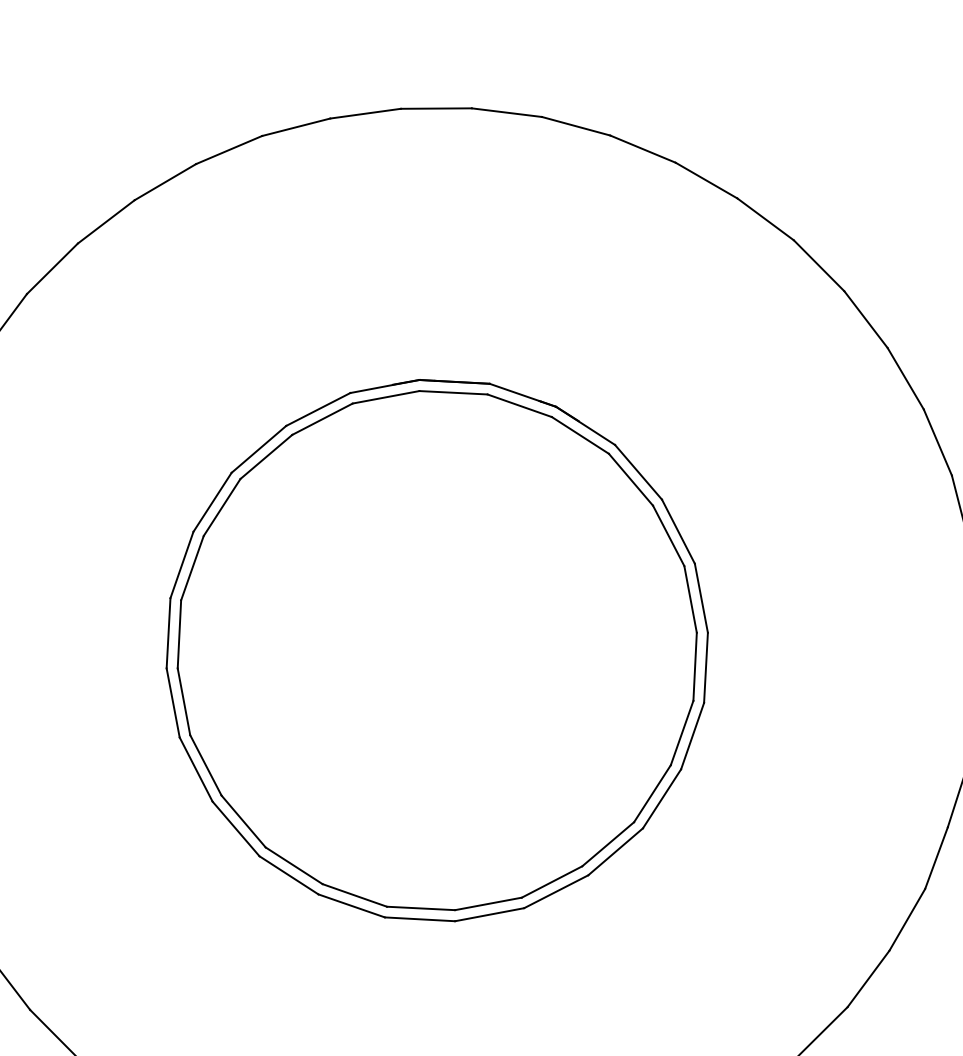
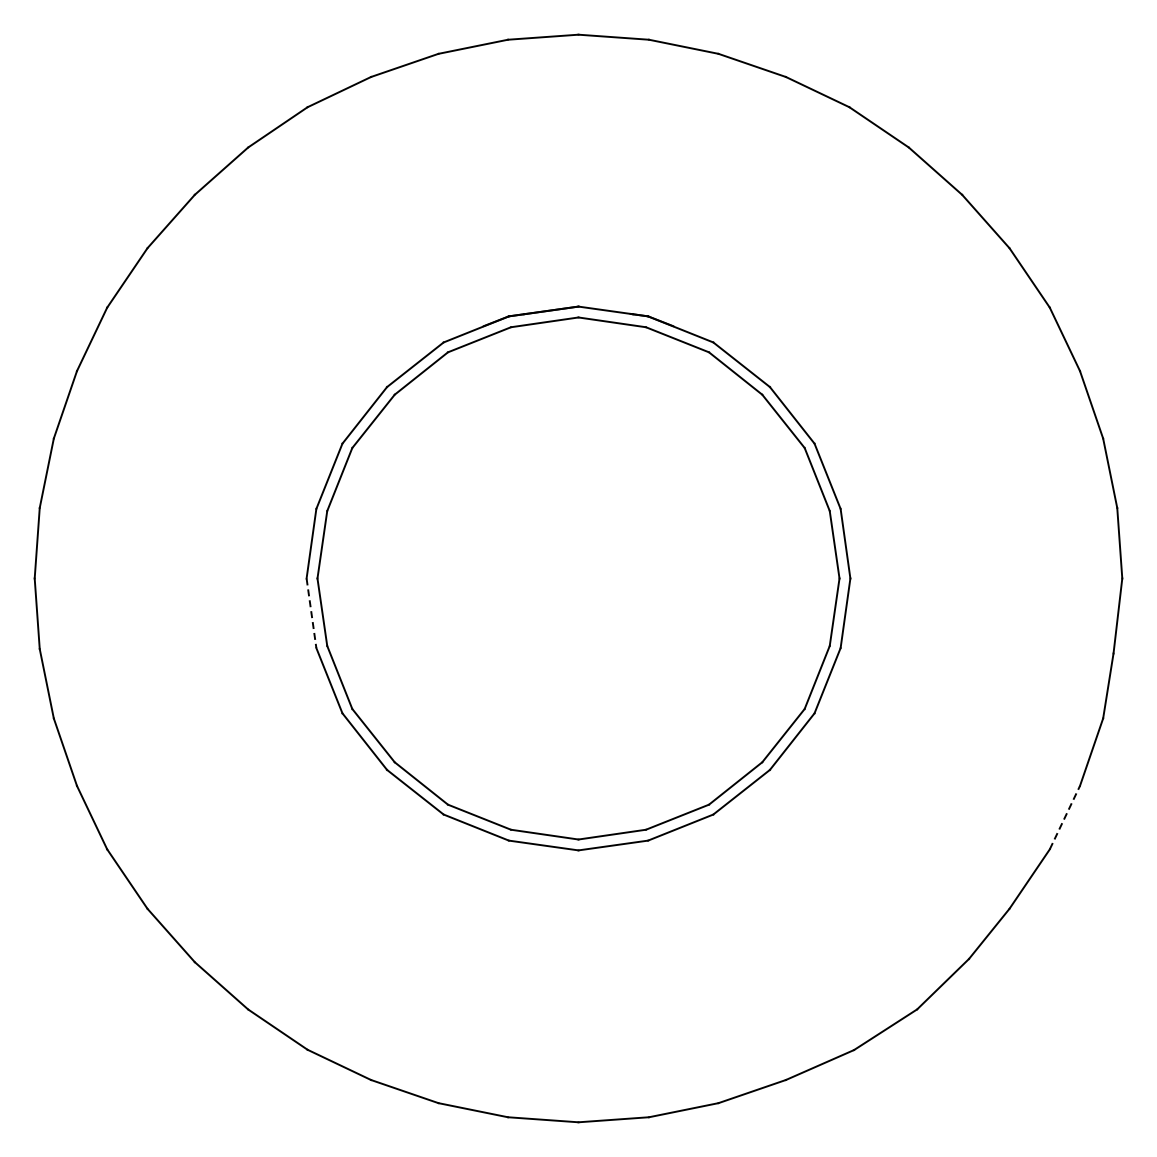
line: (168, 633) -> (311, 613), solid -> dashed
line: (869, 978) -> (1065, 817), solid -> dashed

